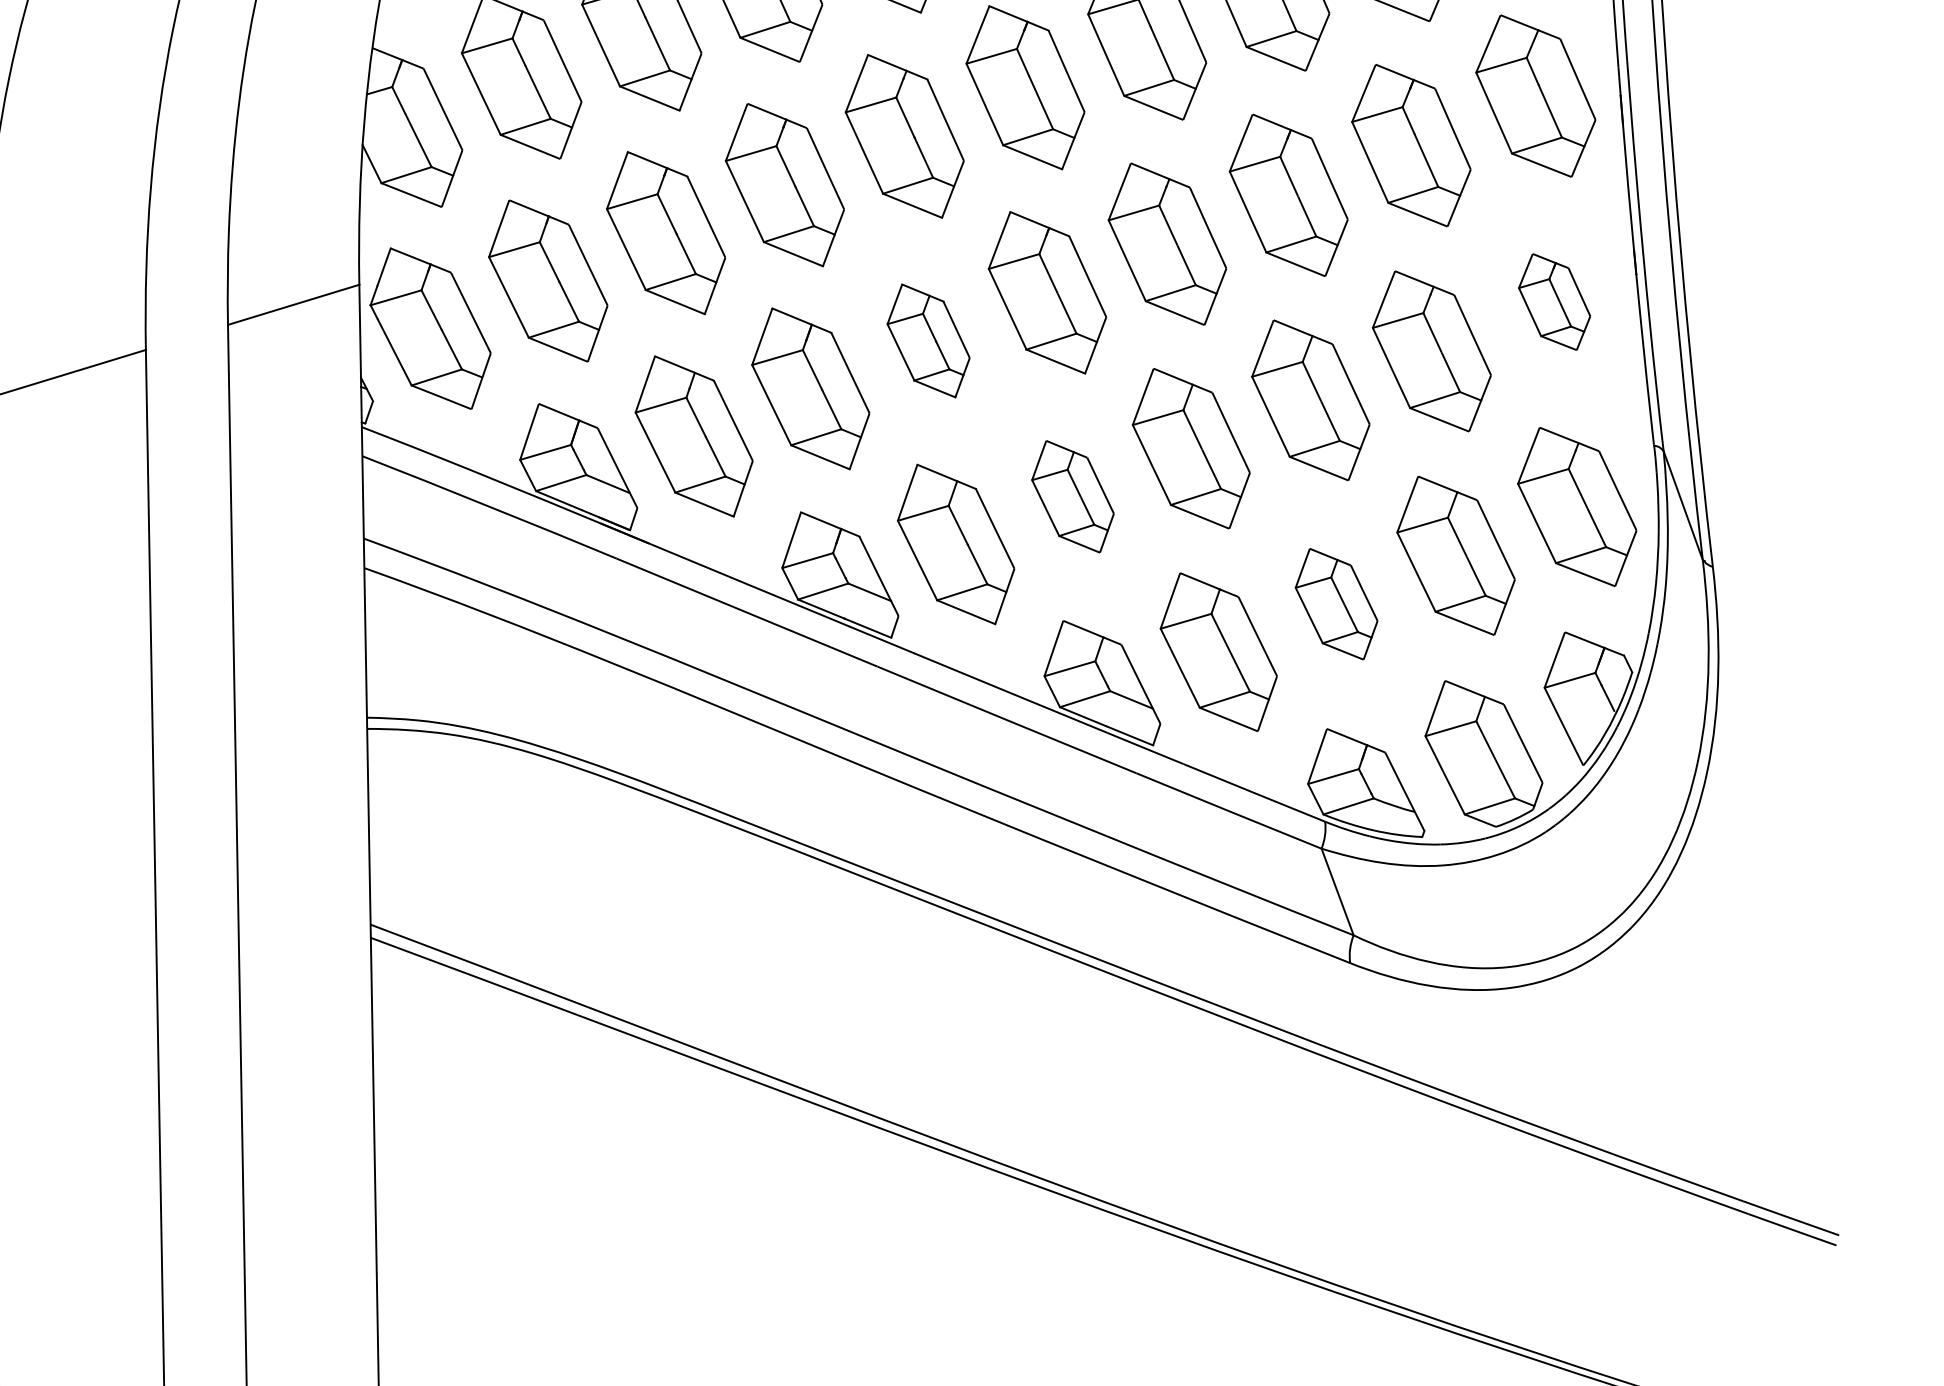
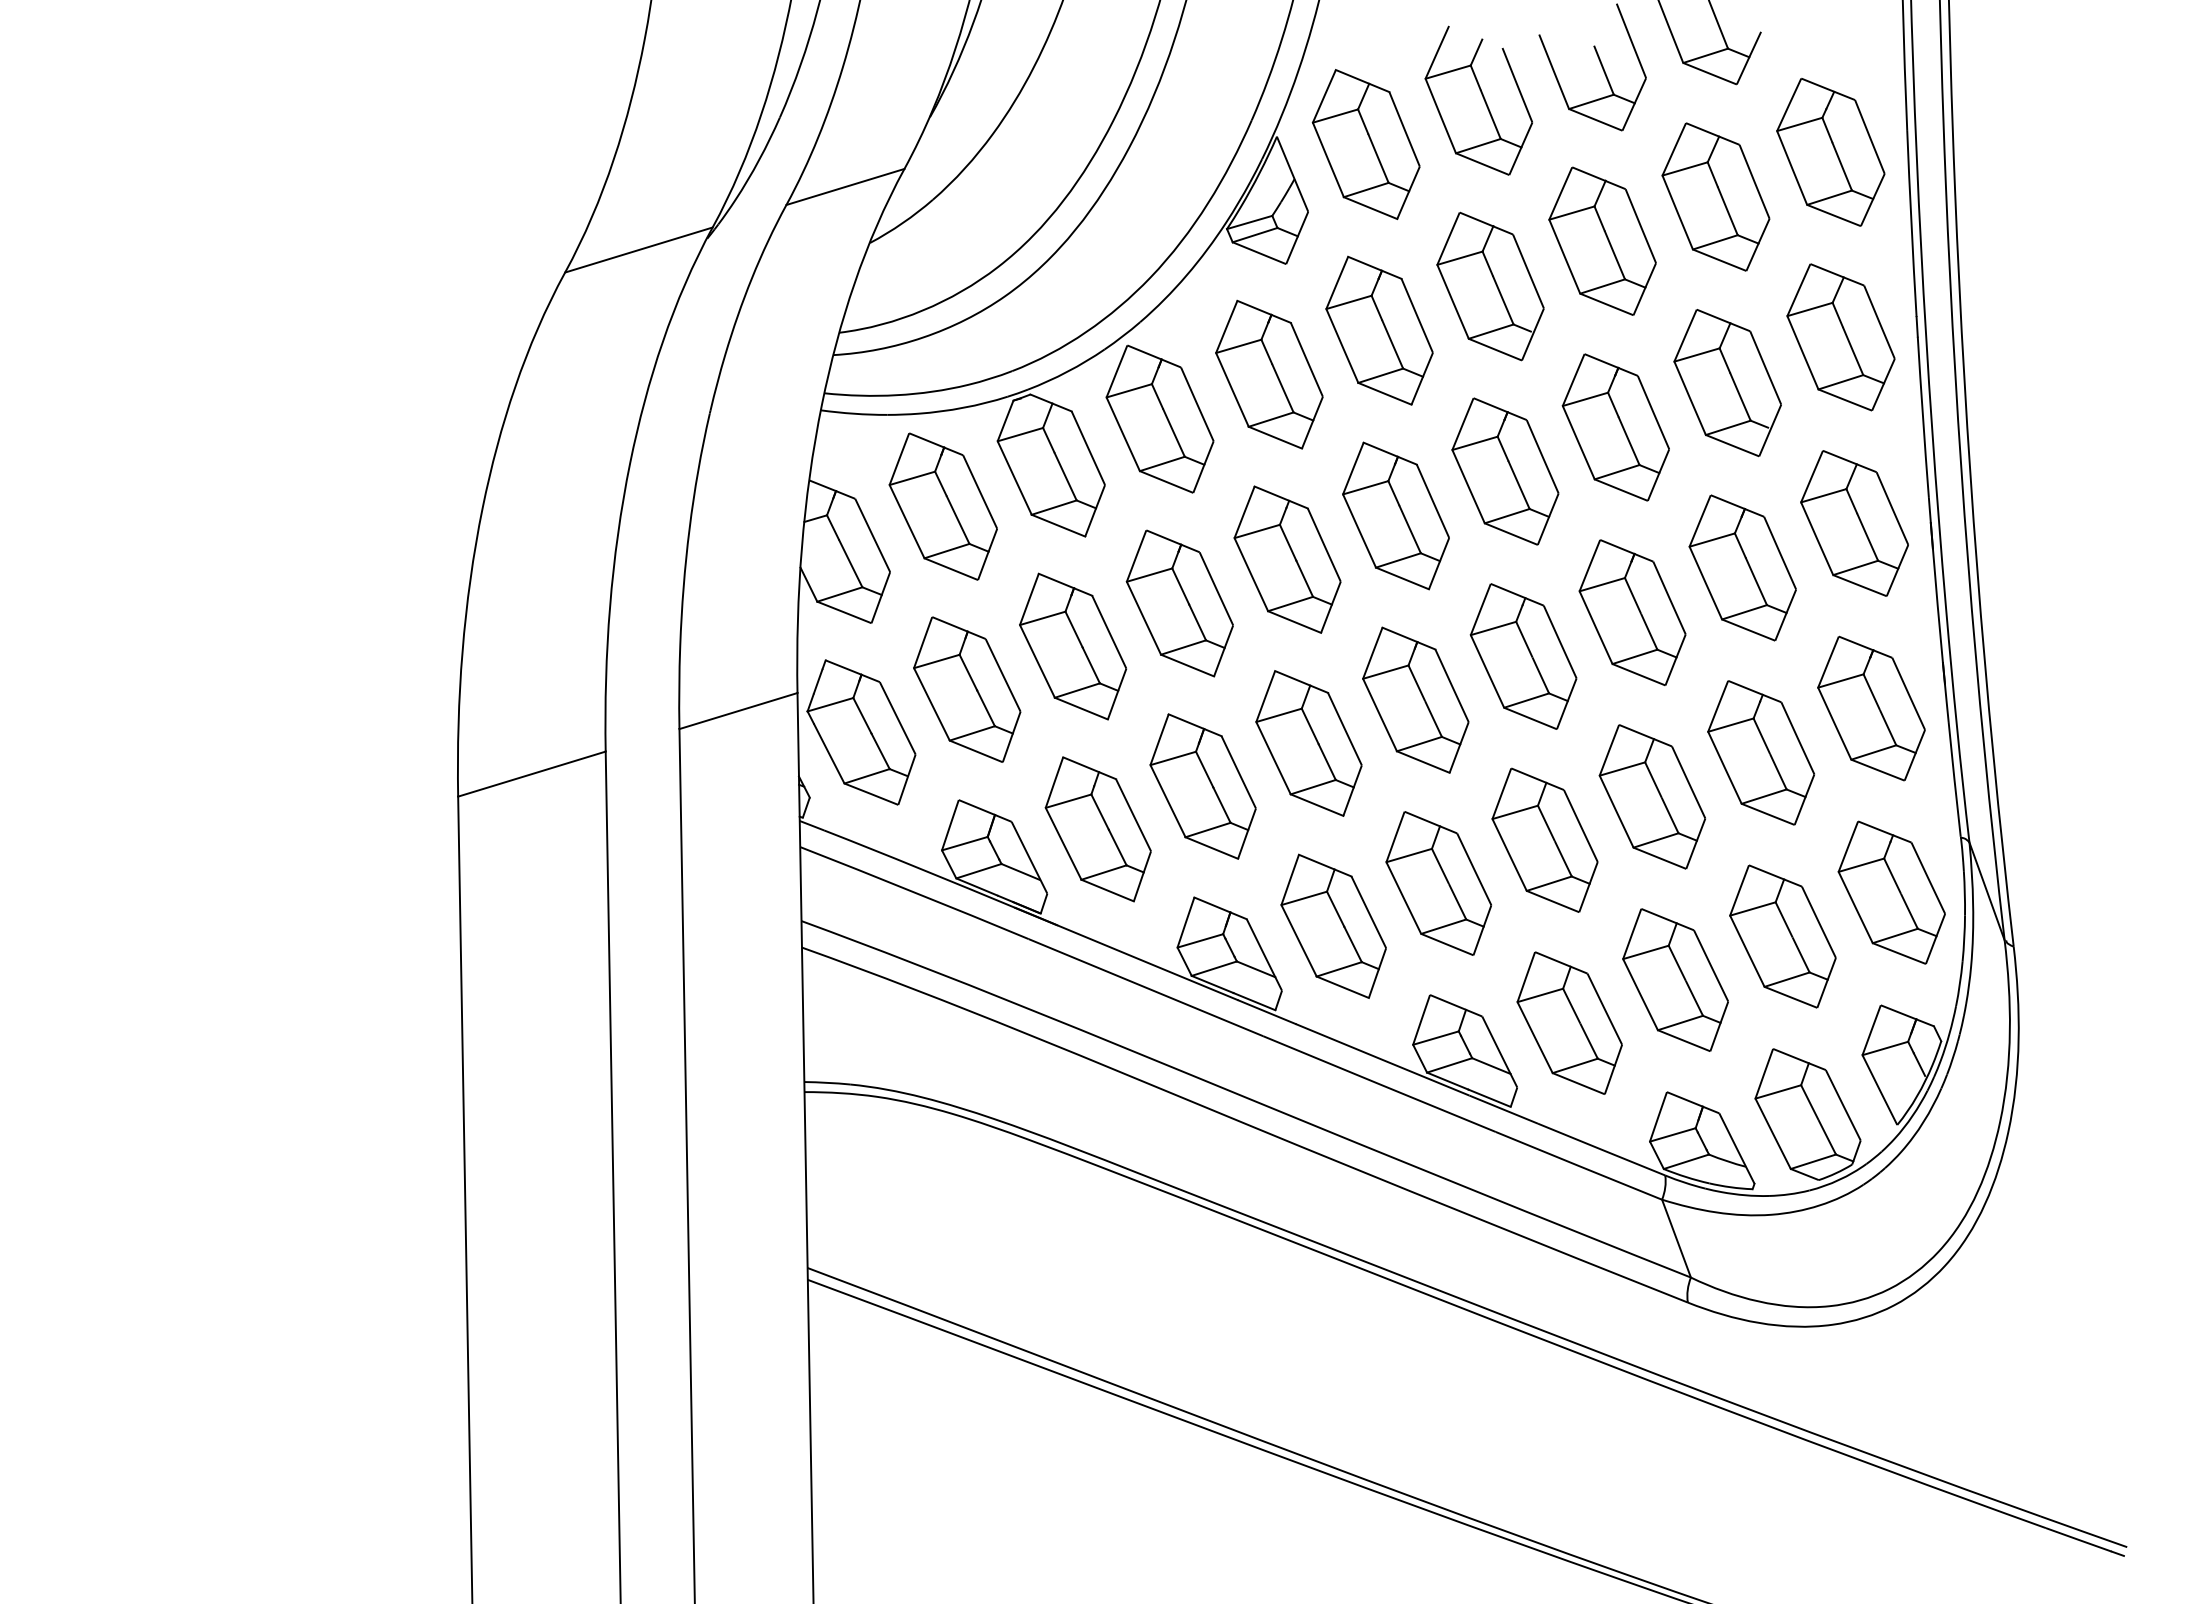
part: (1554, 301) -> (1871, 708), size x1.67
part: (928, 340) -> (1308, 743), size x1.43
part: (1072, 496) -> (1438, 883), size x1.43
part: (1336, 603) -> (1675, 979), size x1.43

